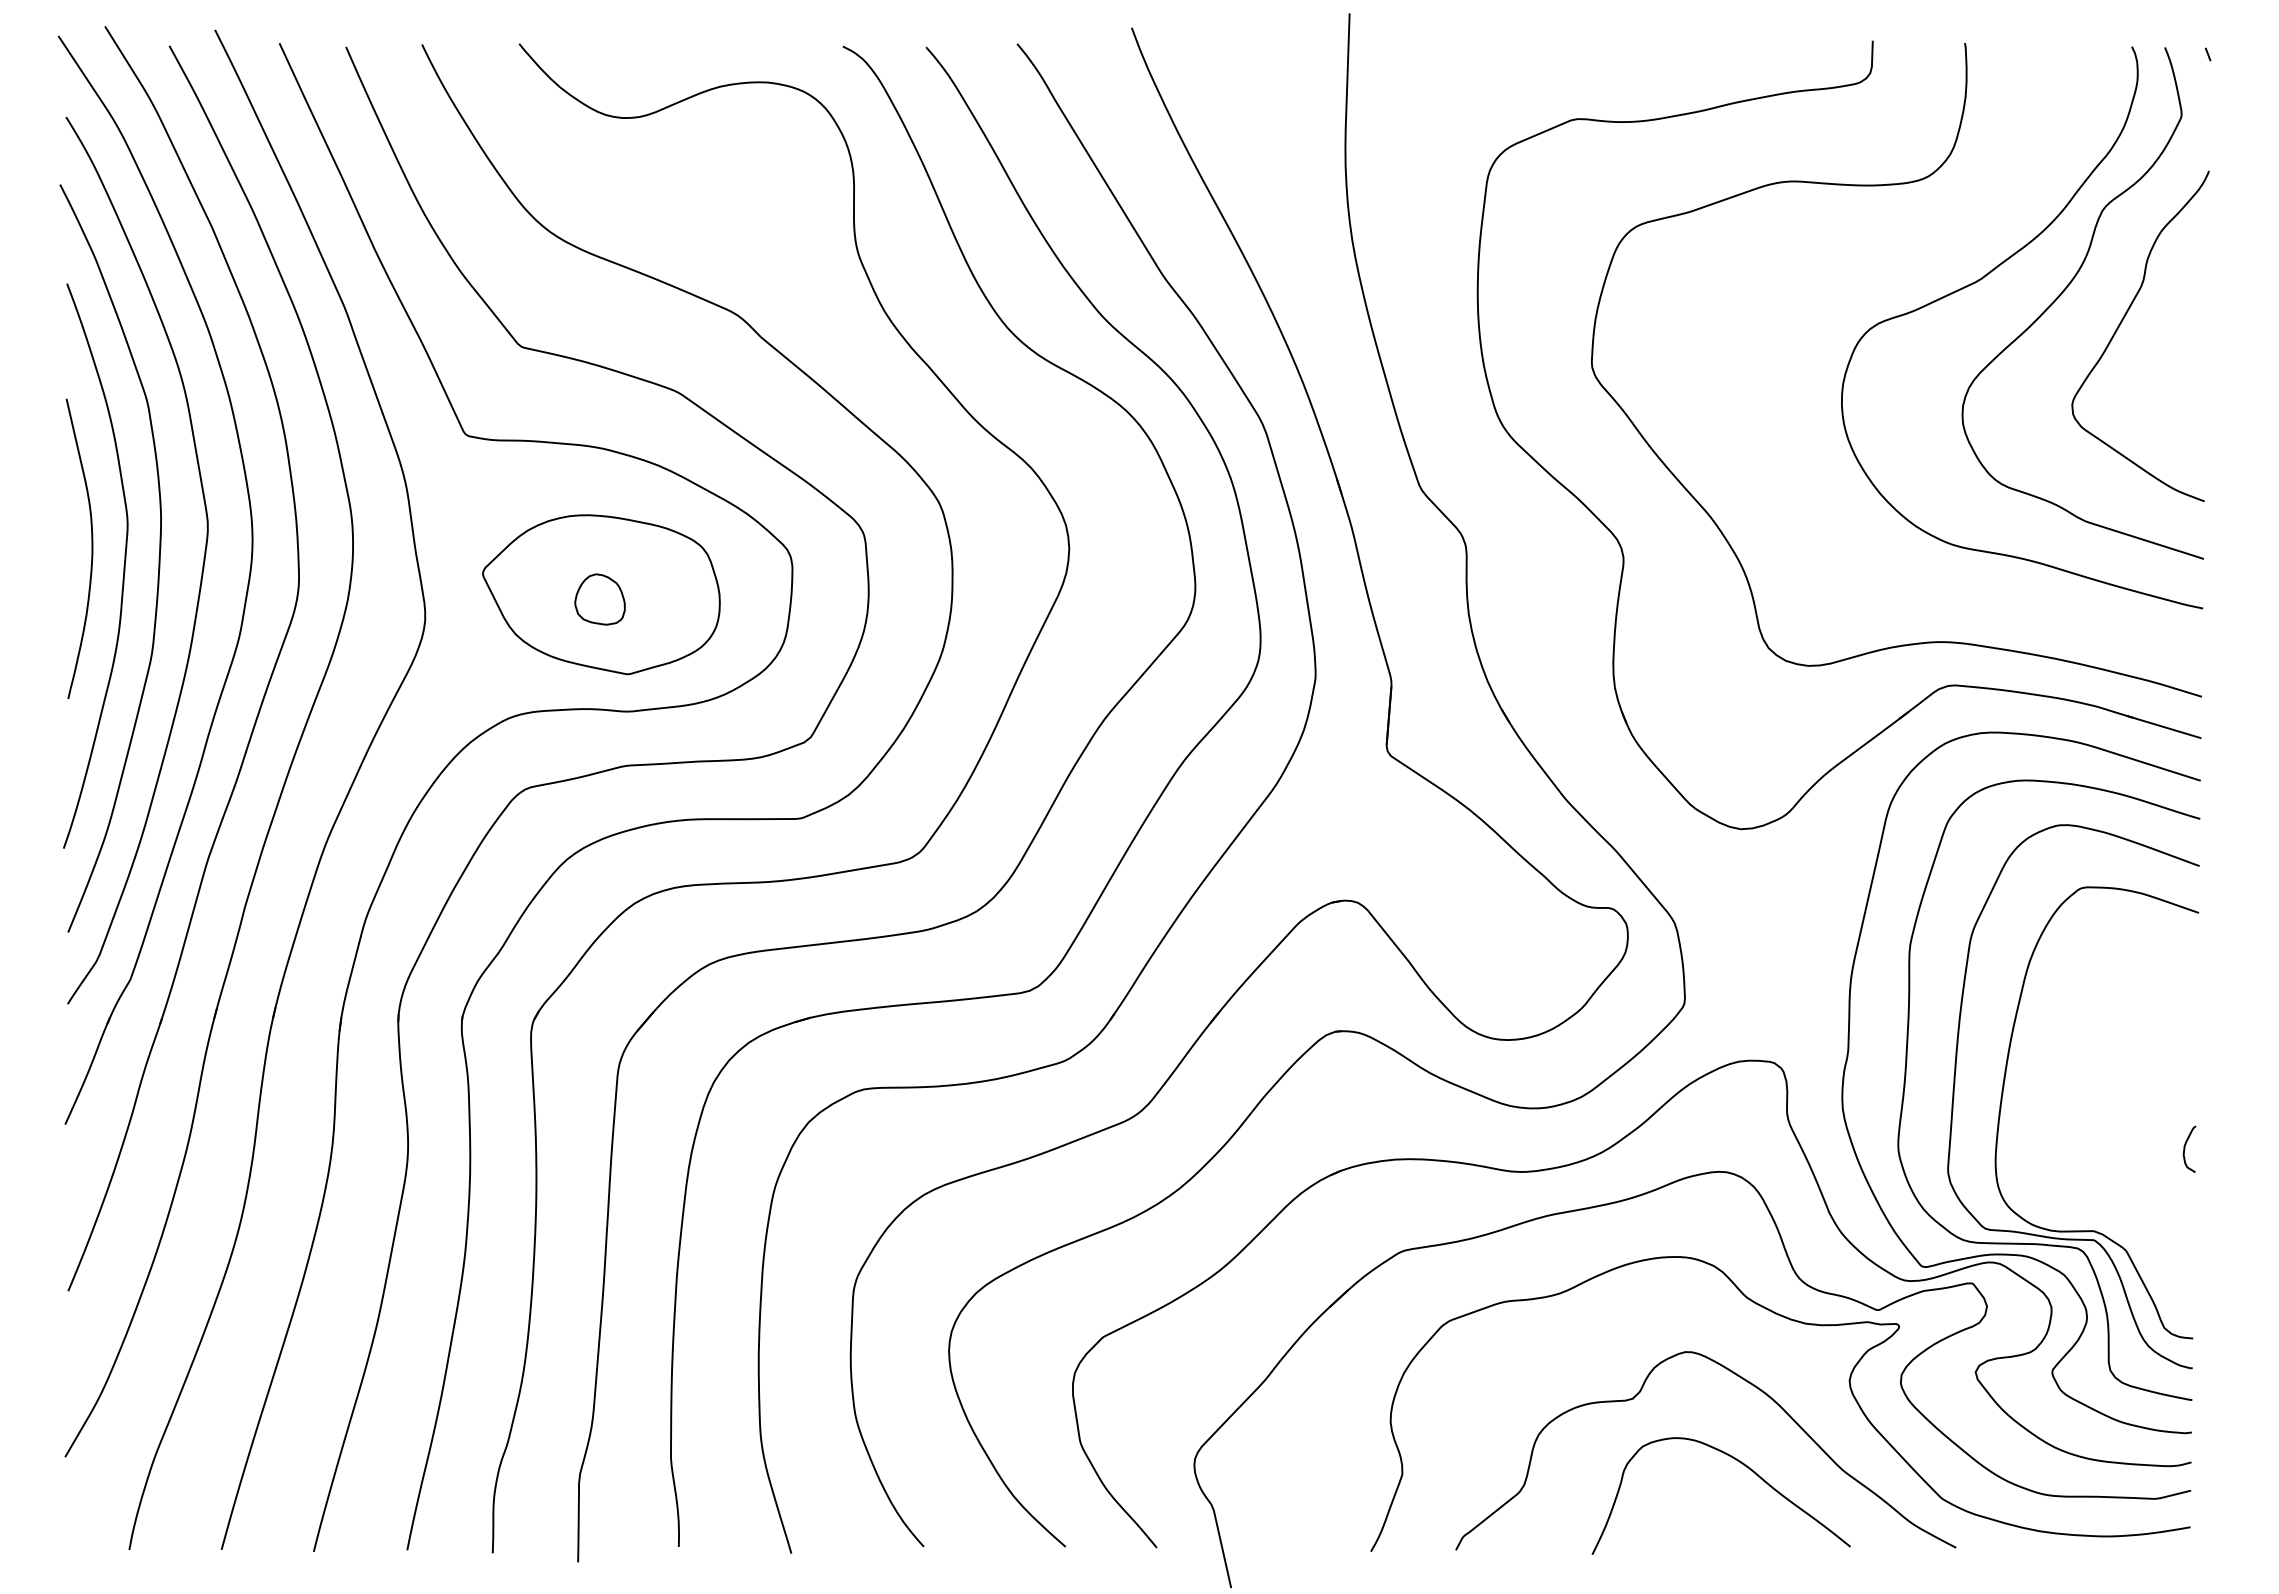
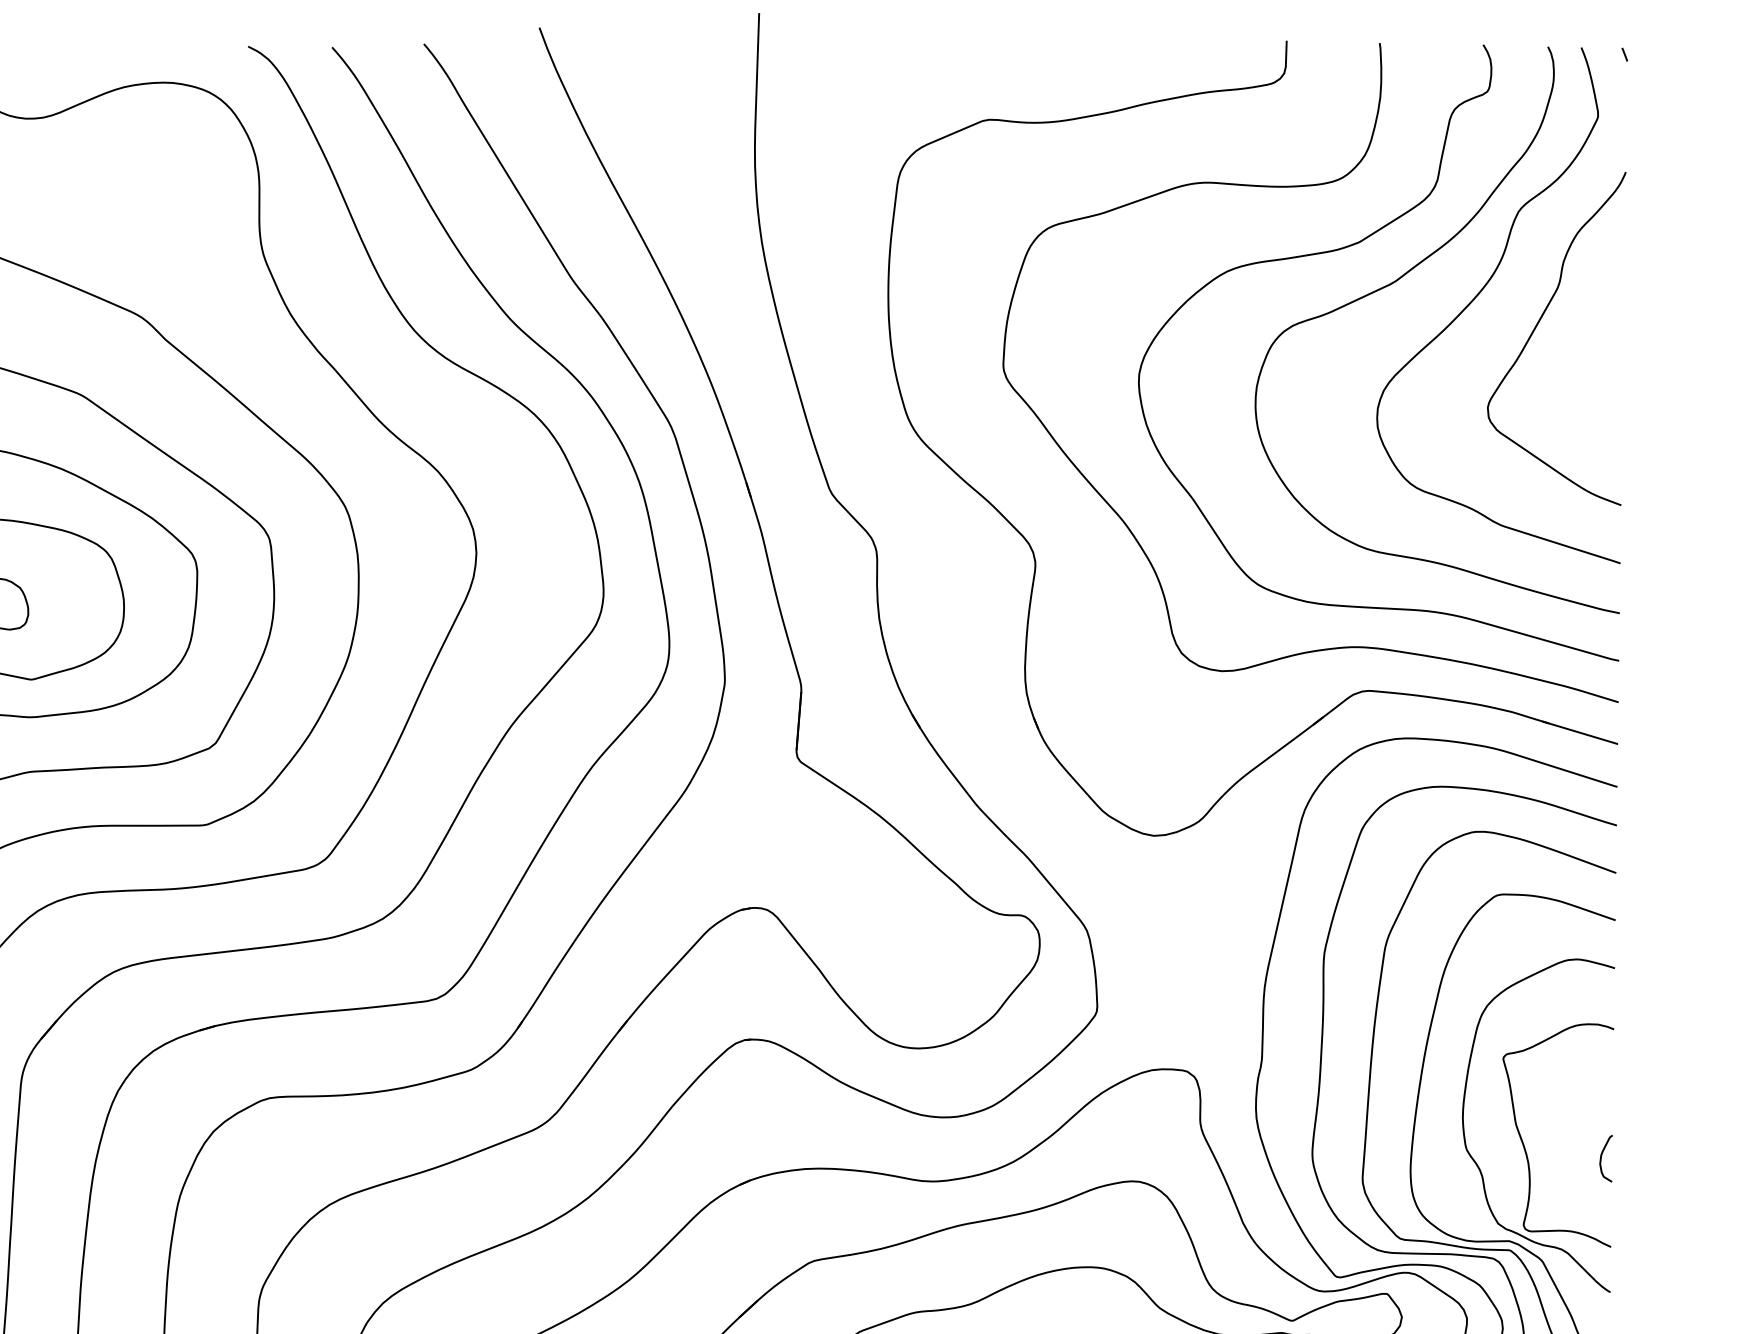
curve: (1929, 247) -> (1343, 249), added
part: (2103, 1121) -> (1519, 1130), added

